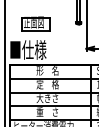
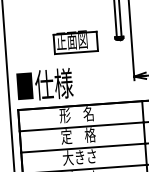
part: (35, 23) -> (74, 41), moved

